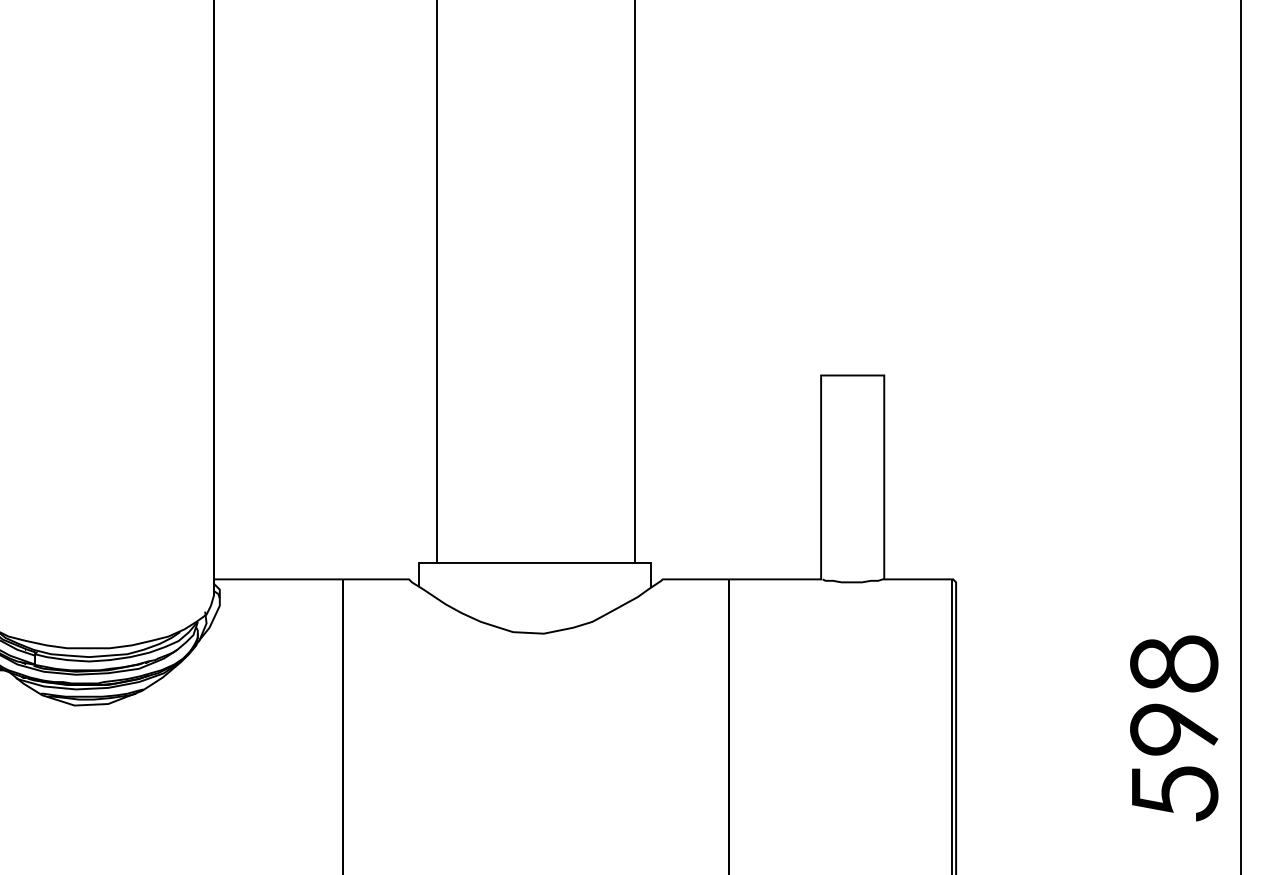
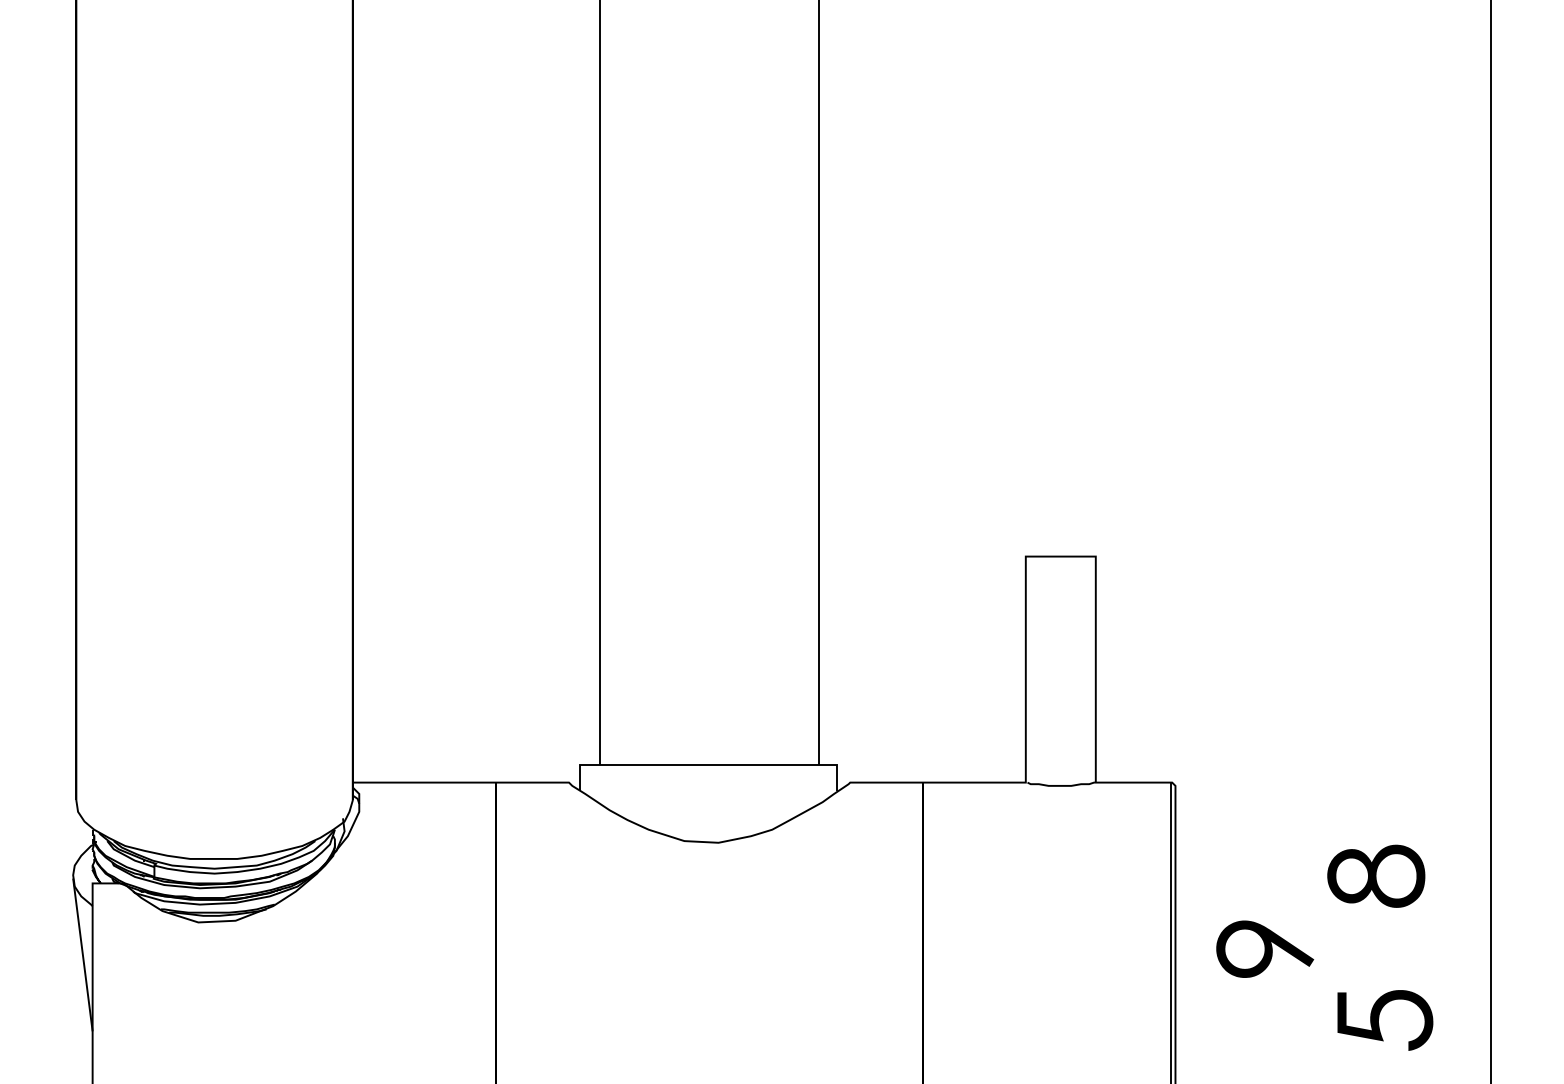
part: (1174, 663) -> (1376, 875), moved
part: (1174, 729) -> (1265, 948), moved
part: (1169, 792) -> (1379, 1018), moved

